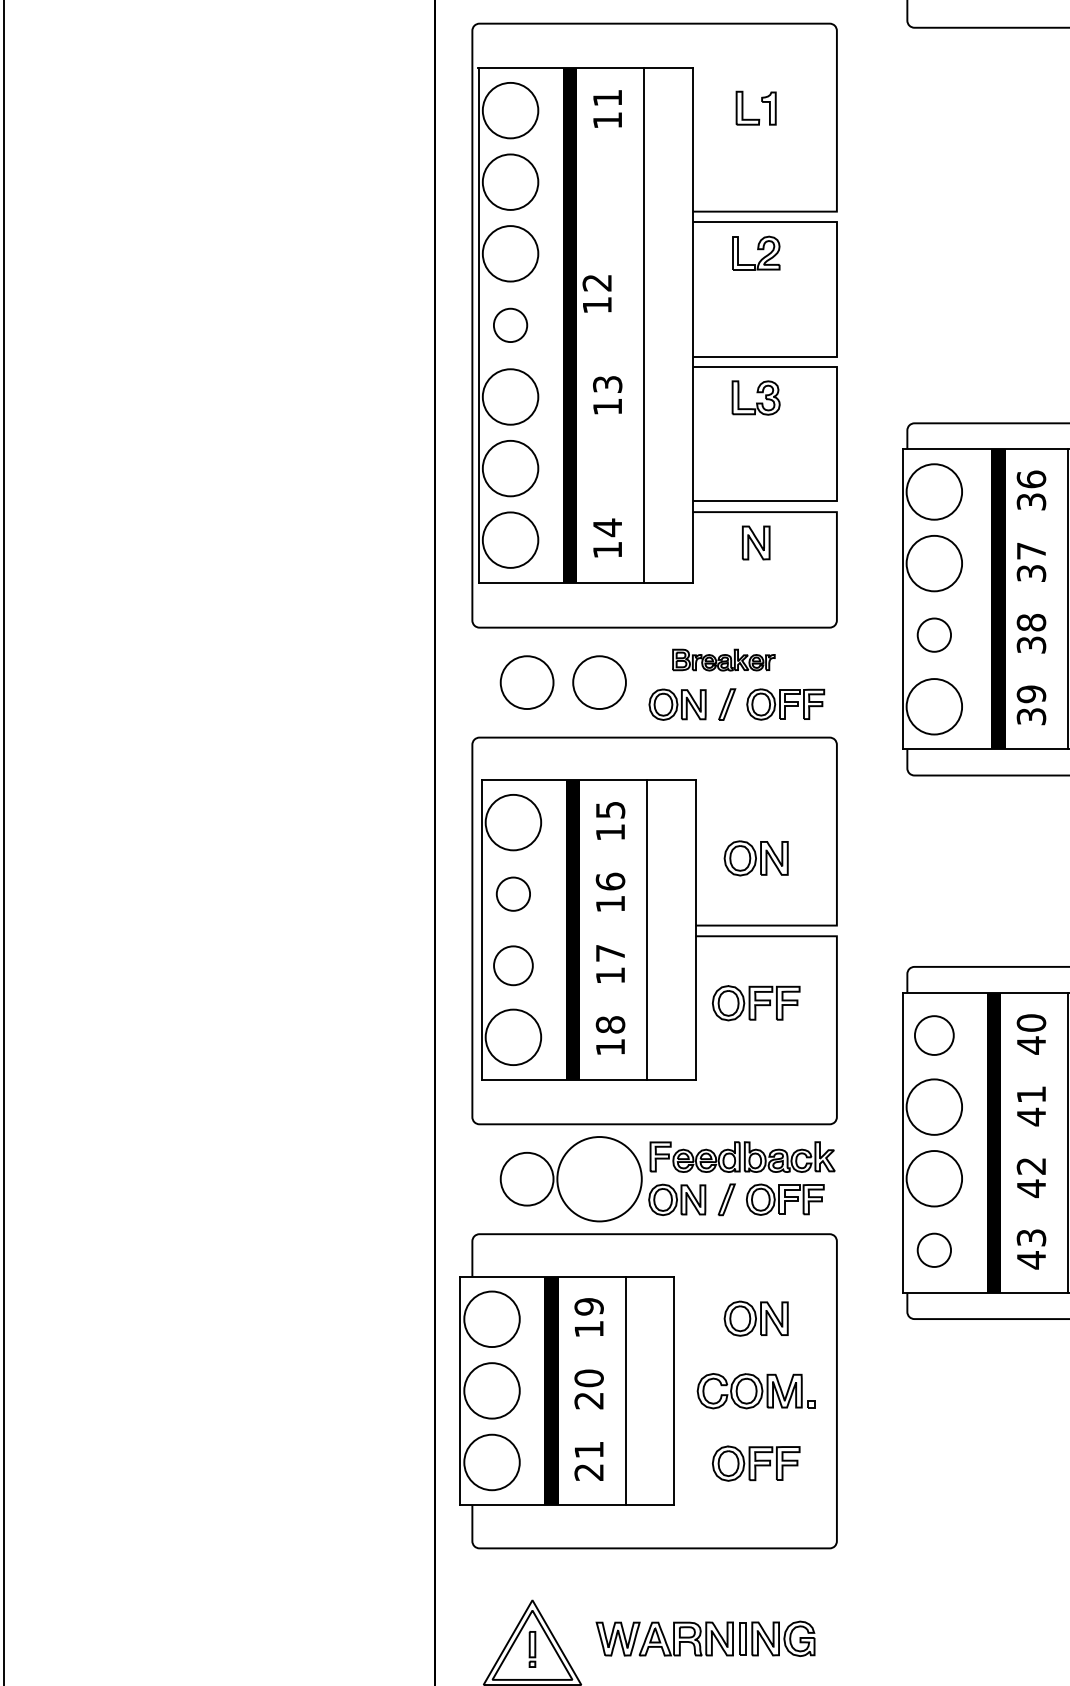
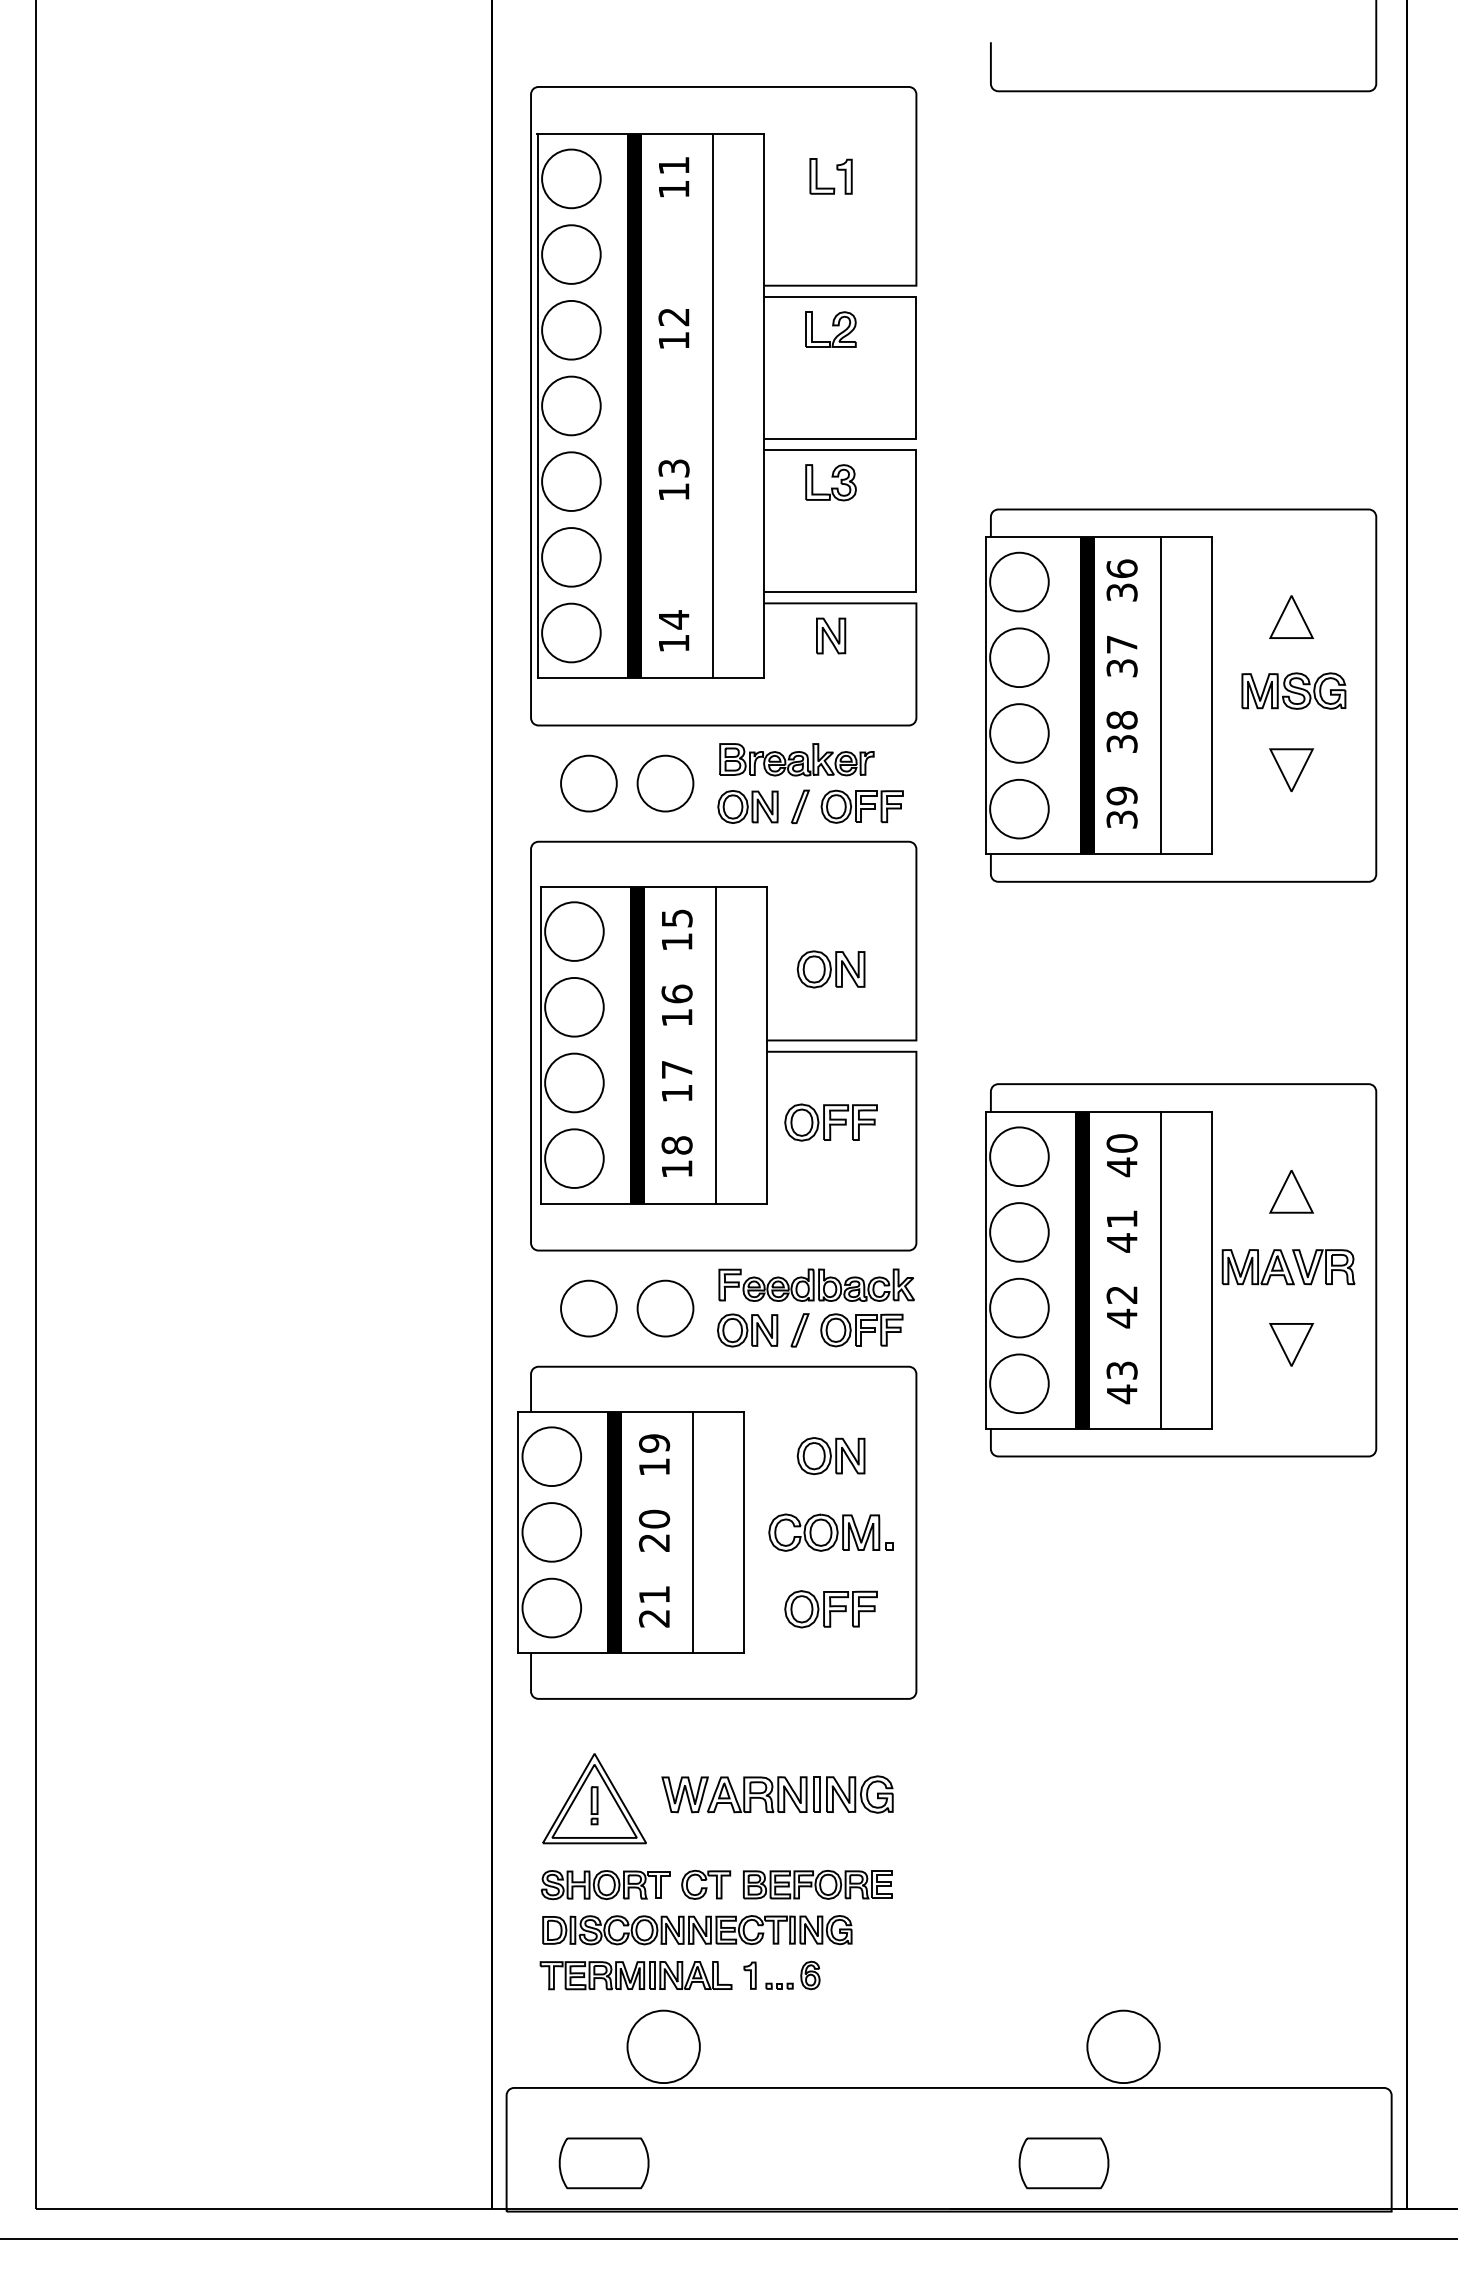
text: (596, 293) -> (673, 328), moved
circle: (510, 324) -> (571, 405), size x1.67
circle: (934, 635) -> (1019, 733), size x1.67
part: (723, 659) -> (796, 759), size x1.43
circle: (513, 893) -> (574, 1006), size x1.67
circle: (513, 965) -> (574, 1082), size x1.43
circle: (934, 1035) -> (1019, 1156), size x1.43
circle: (599, 1179) -> (665, 1308), size x0.62
circle: (934, 1250) -> (1019, 1383), size x1.67

